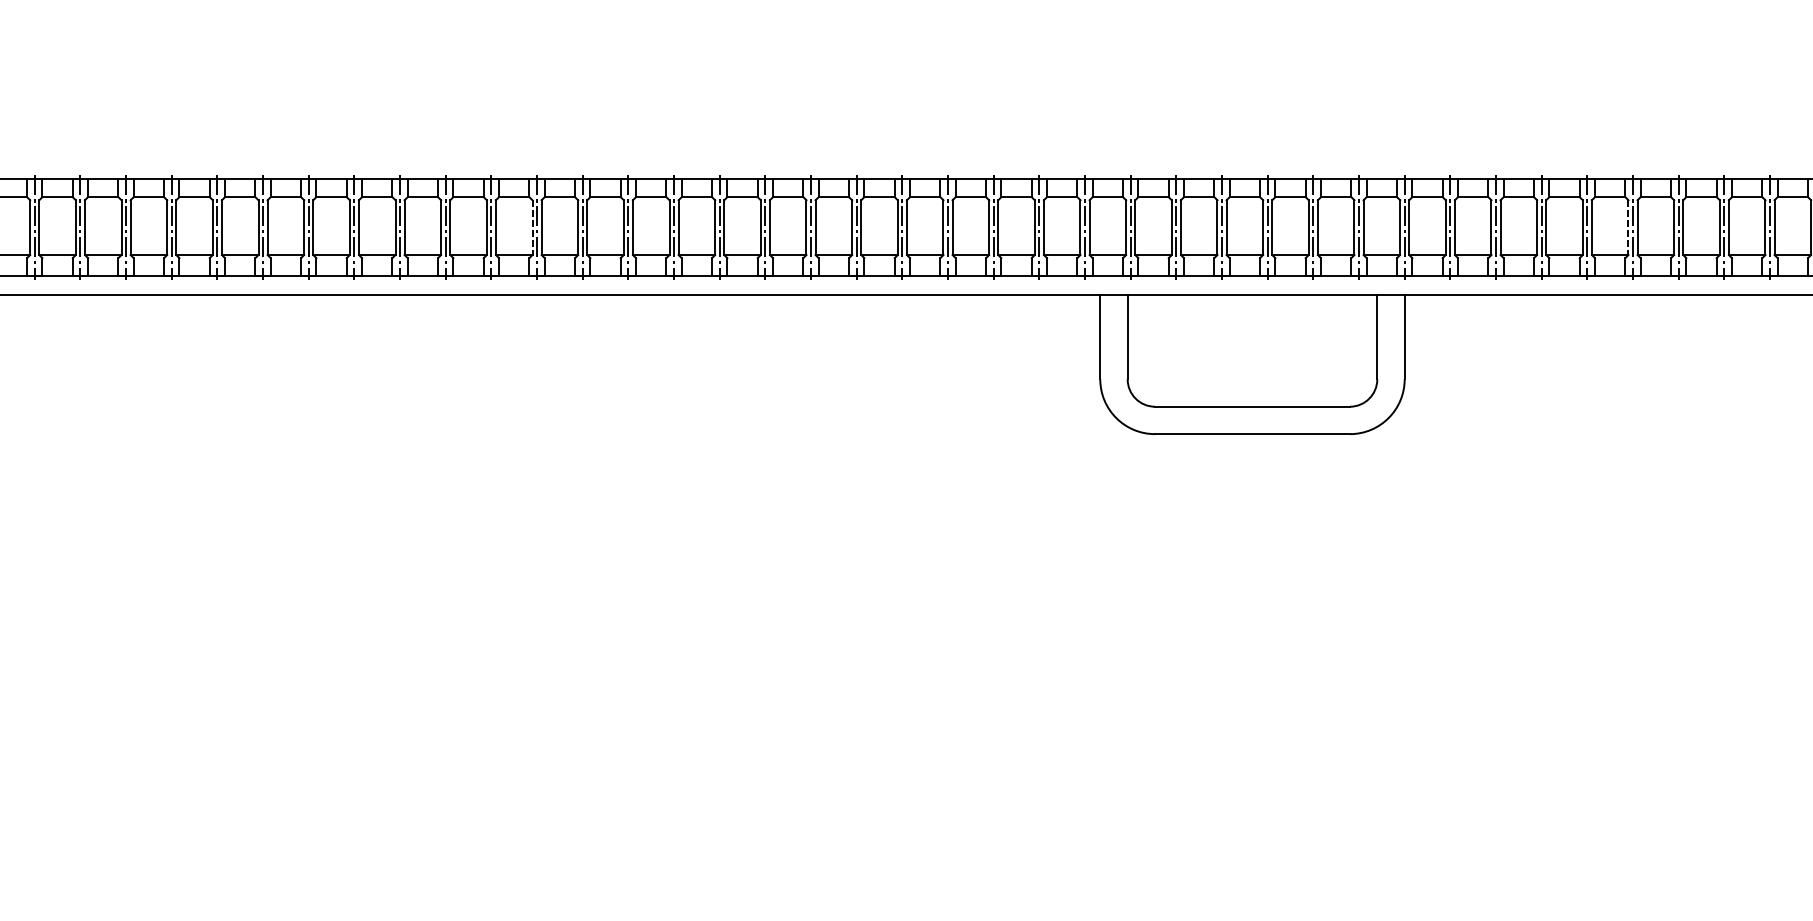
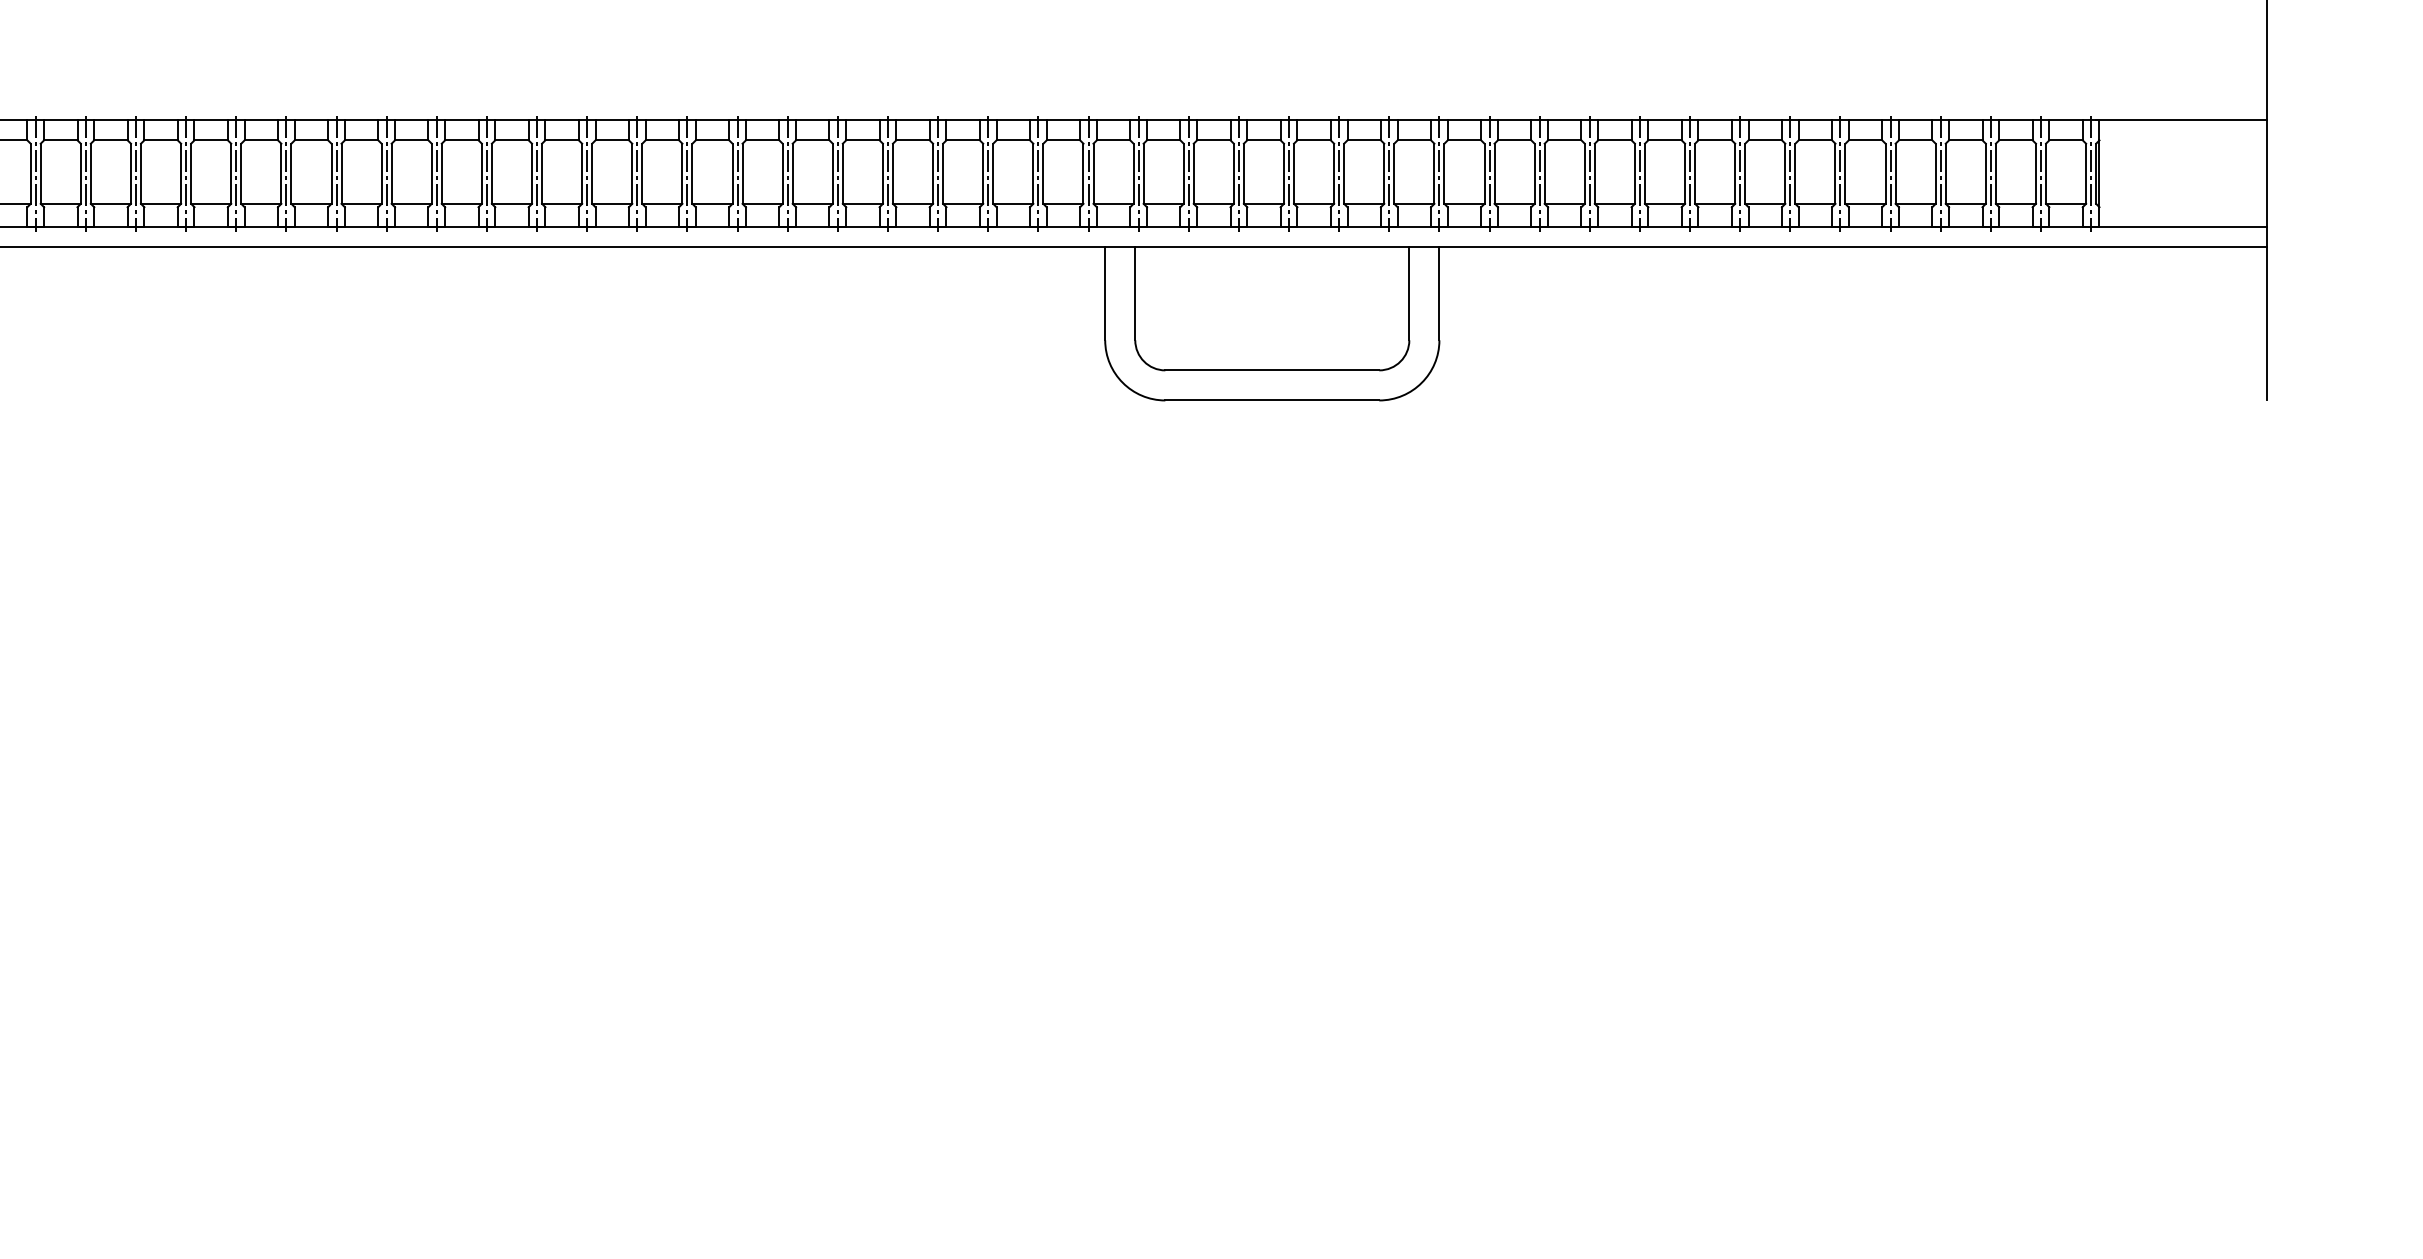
line: (532, 228) -> (481, 174), dashed -> solid
line: (1628, 228) -> (1685, 174), dashed -> solid

